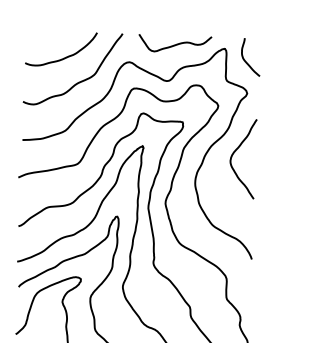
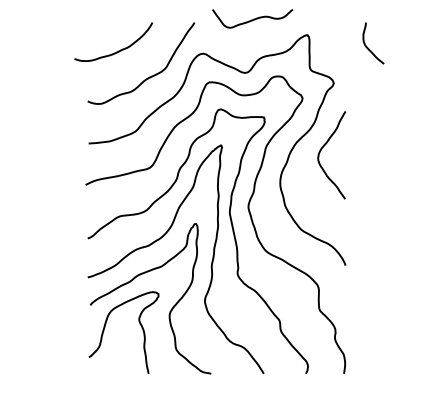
curve: (175, 43) -> (253, 18), moved
curve: (65, 56) -> (118, 50), moved
curve: (246, 60) -> (368, 47), moved

